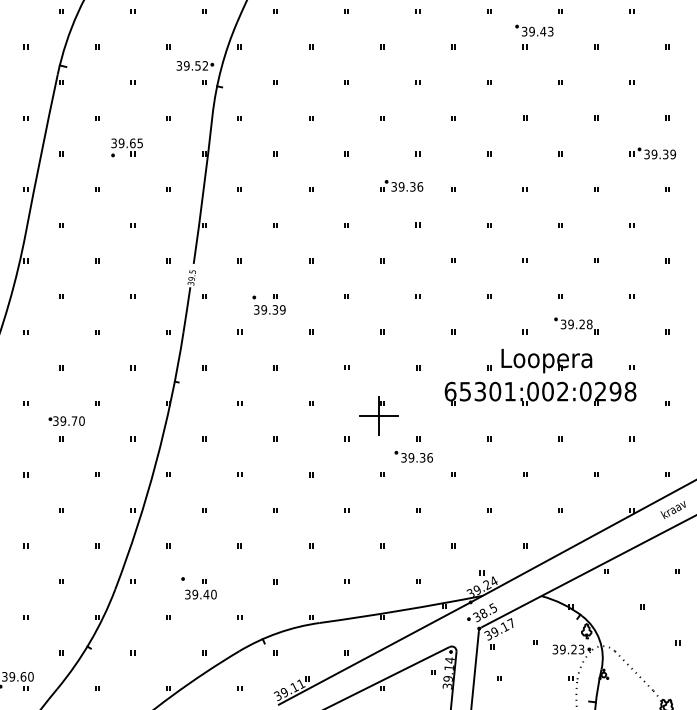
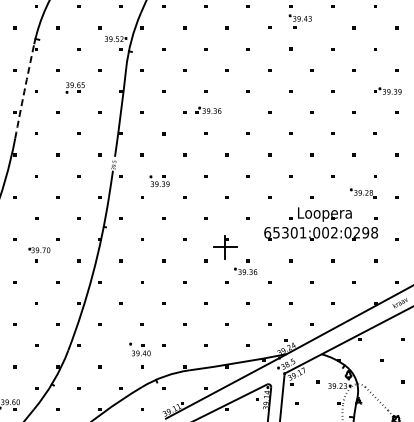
part: (532, 36) -> (299, 21), moved
arc: (41, 153) -> (24, 91), solid -> dashed
part: (401, 184) -> (208, 109), moved
part: (576, 325) -> (363, 193), moved
part: (197, 588) -> (139, 349), moved

